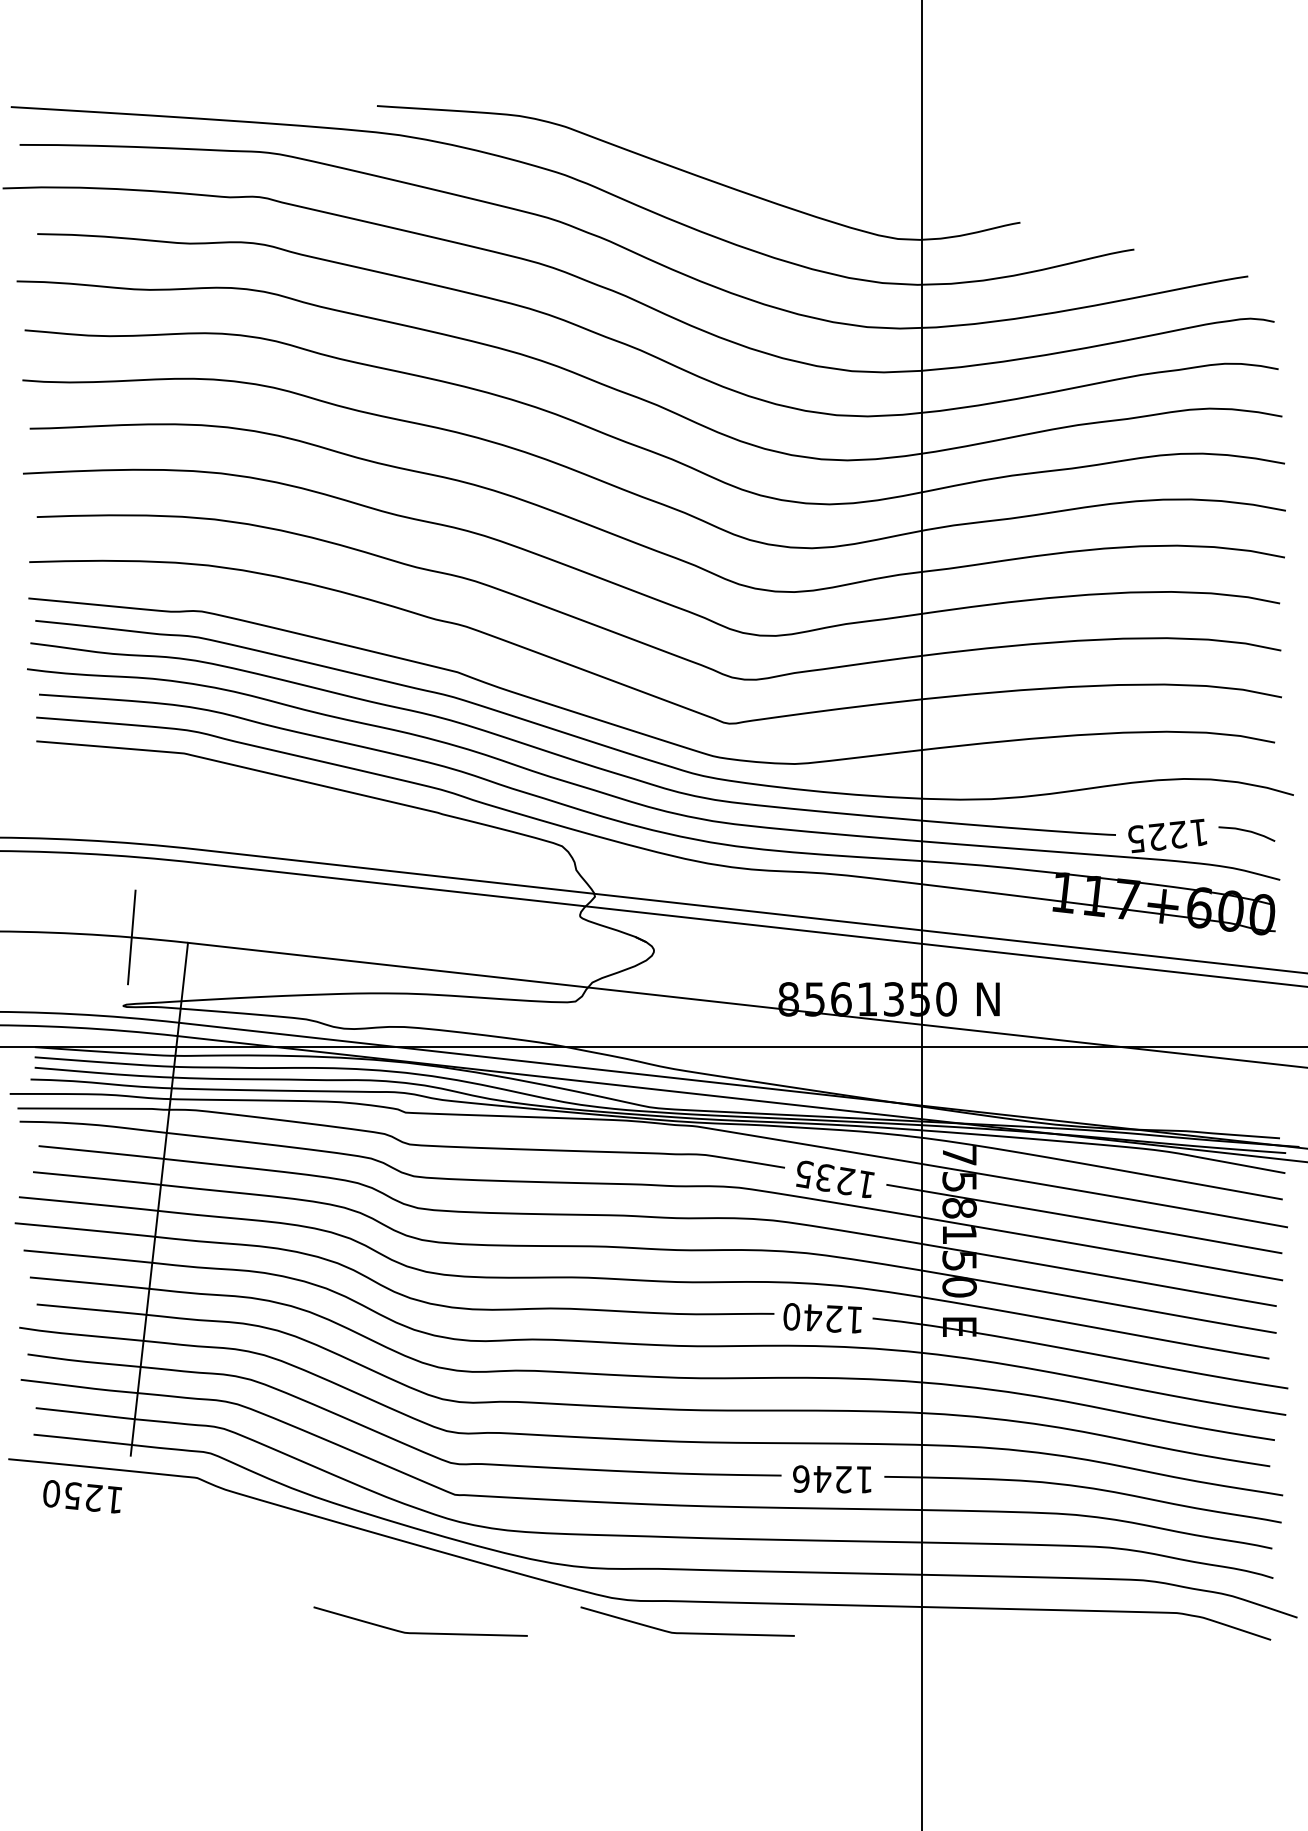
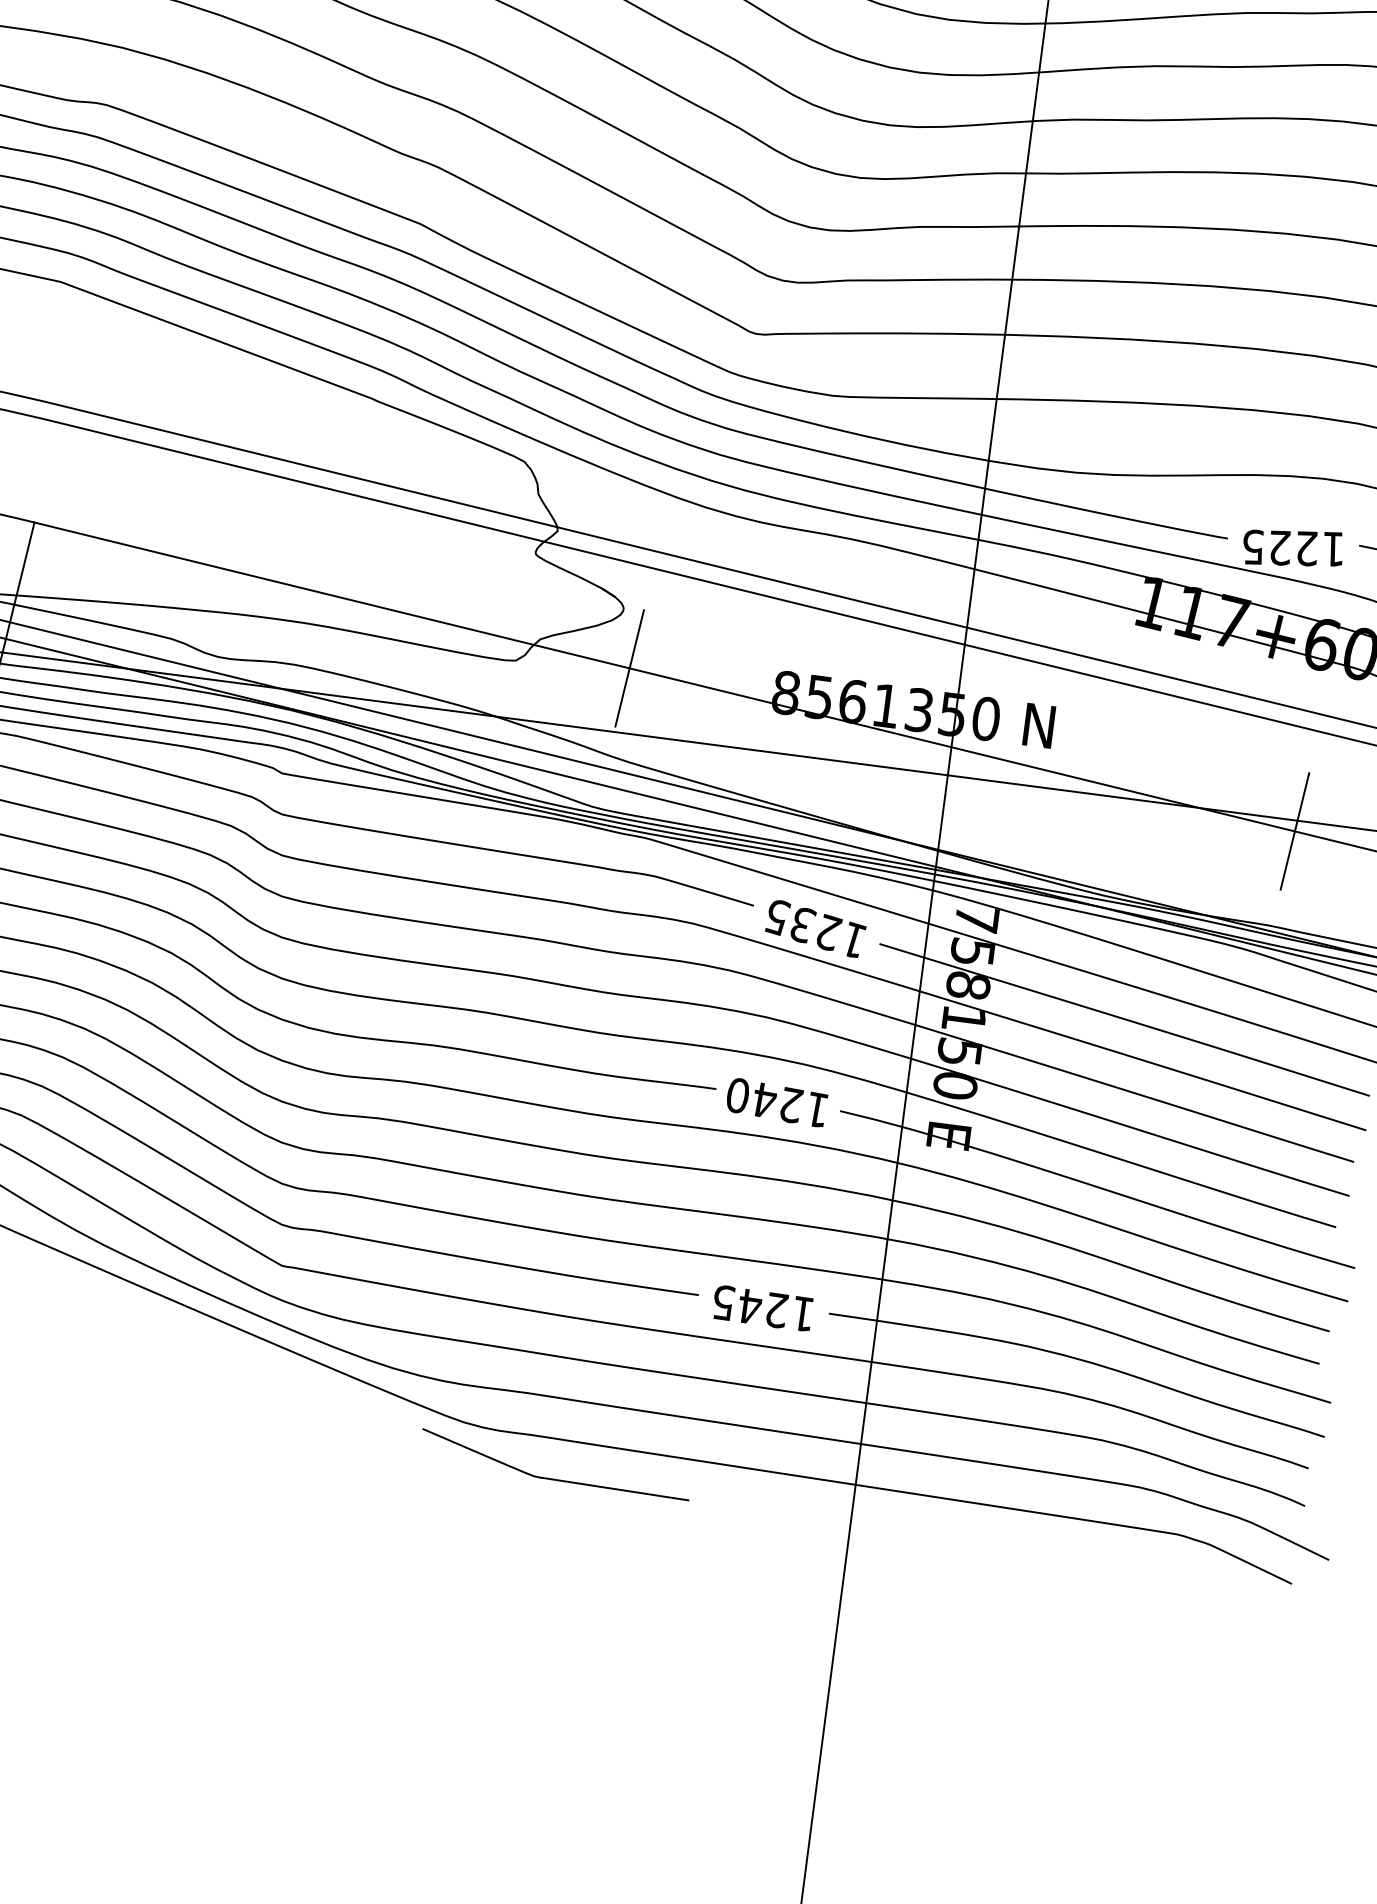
line: (664, 995) -> (629, 667), added
line: (1197, 1055) -> (1294, 831), added
text: (801, 1478) -> (723, 1302), 1246 -> 1245
curve: (420, 1632) -> (215, 1434), removed

